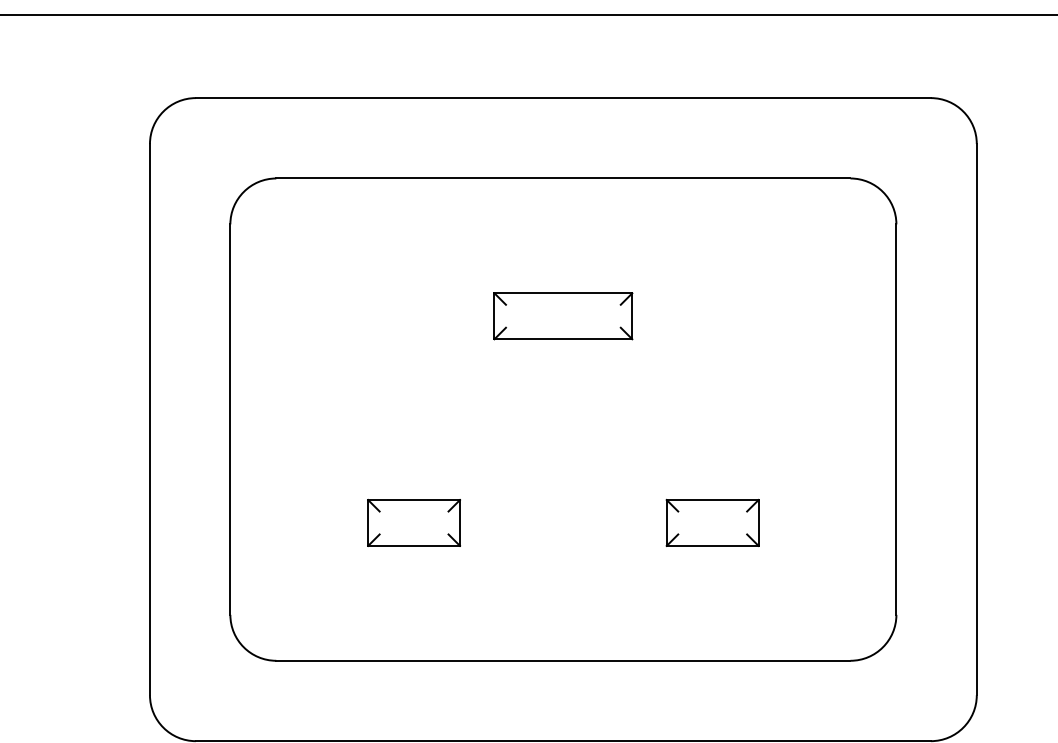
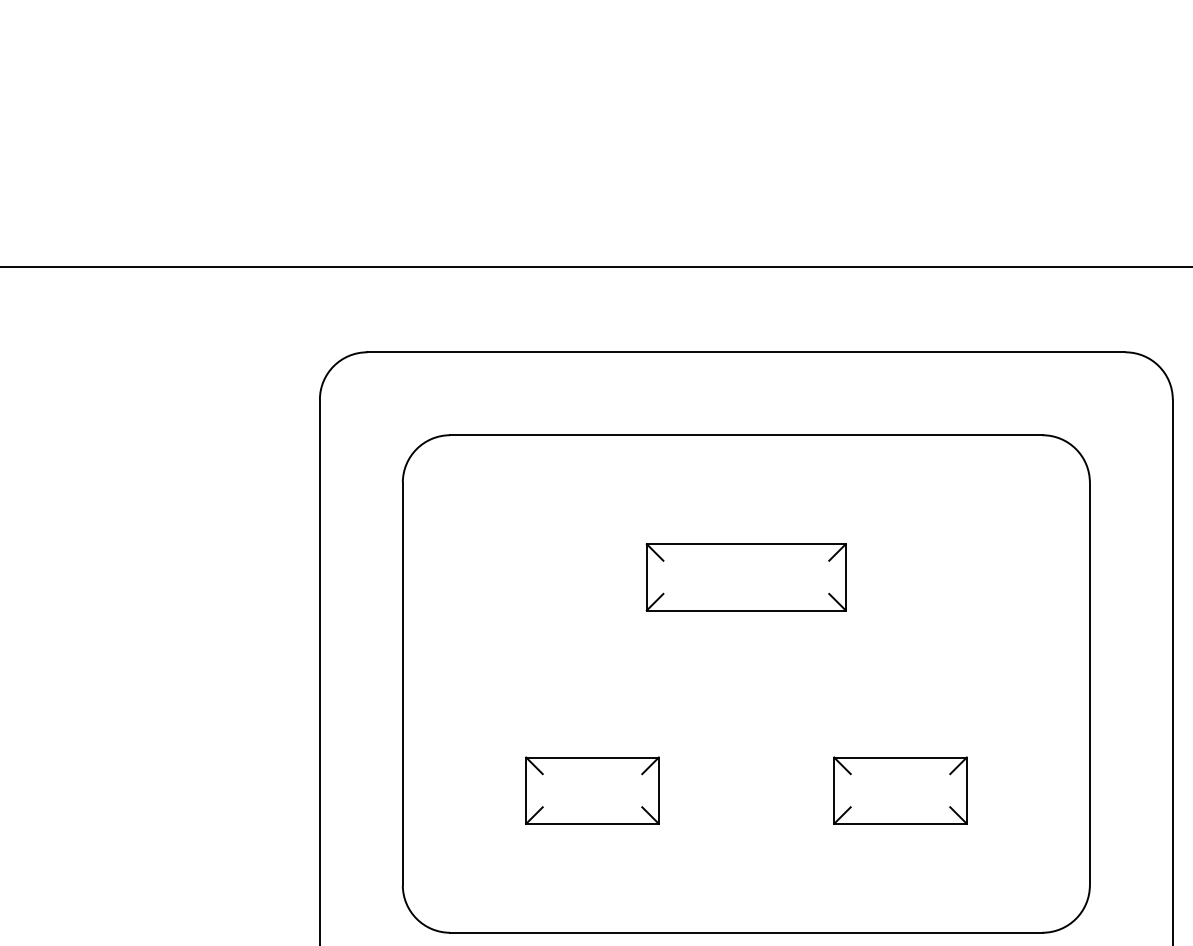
part: (563, 316) -> (746, 577), size x1.4
part: (413, 522) -> (591, 790), size x1.4
part: (711, 522) -> (899, 790), size x1.4

